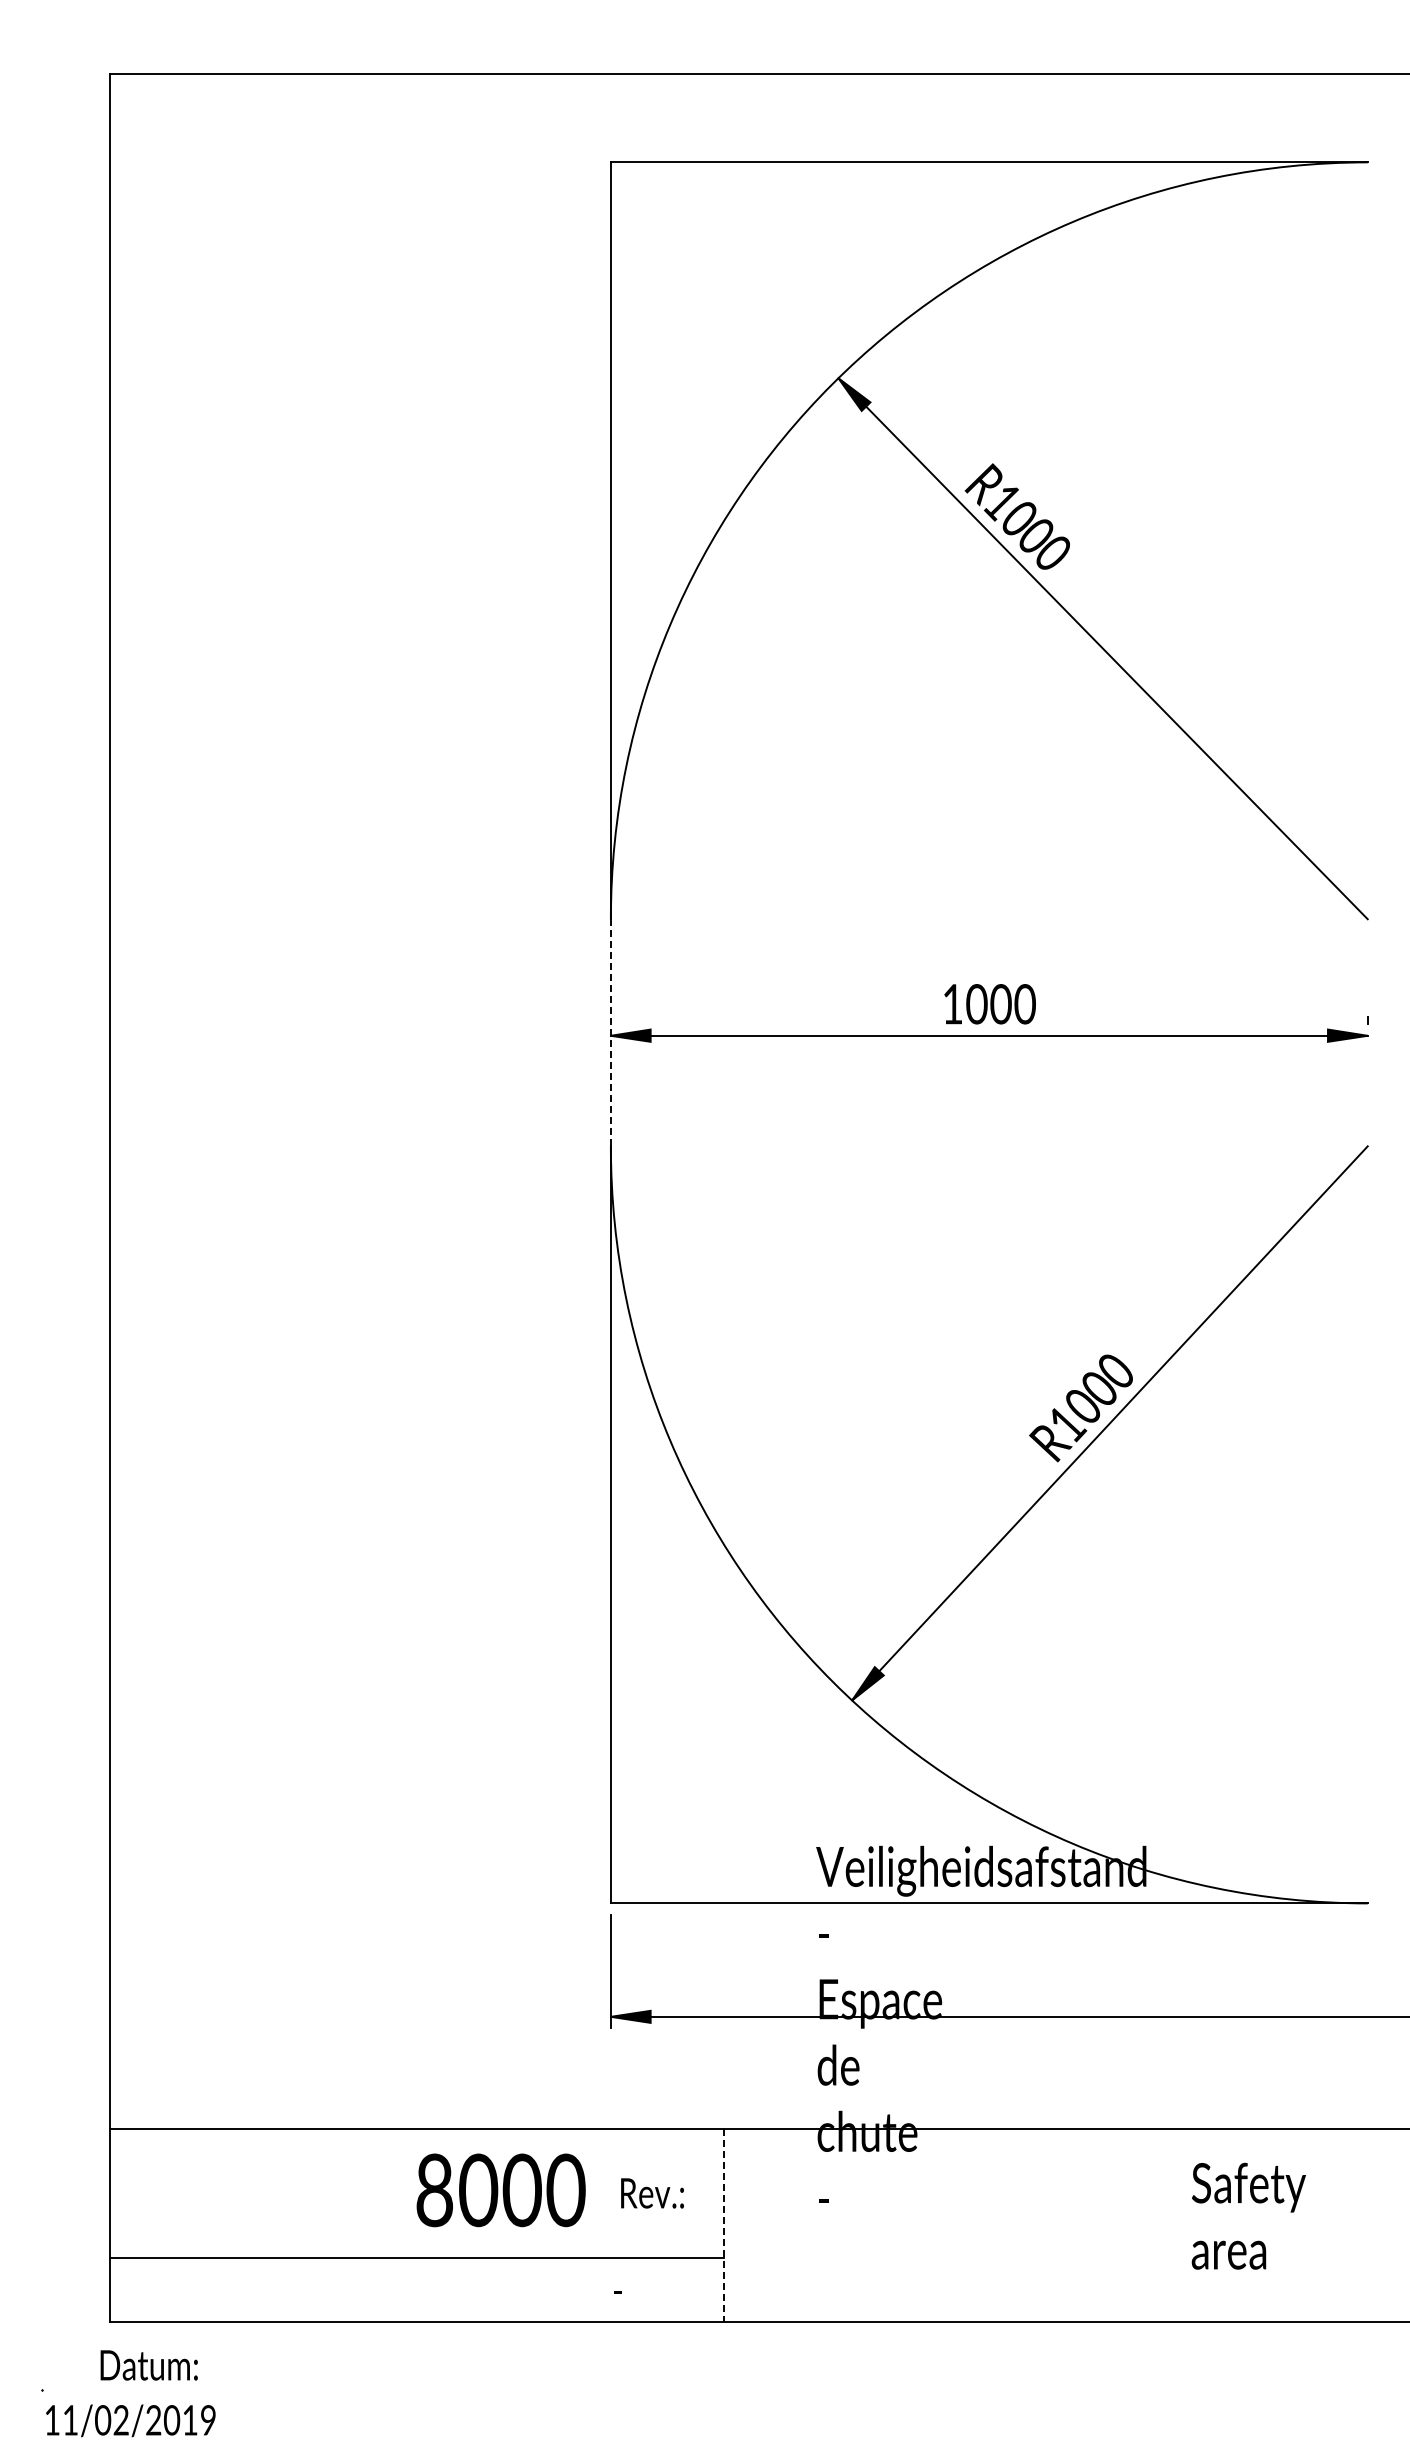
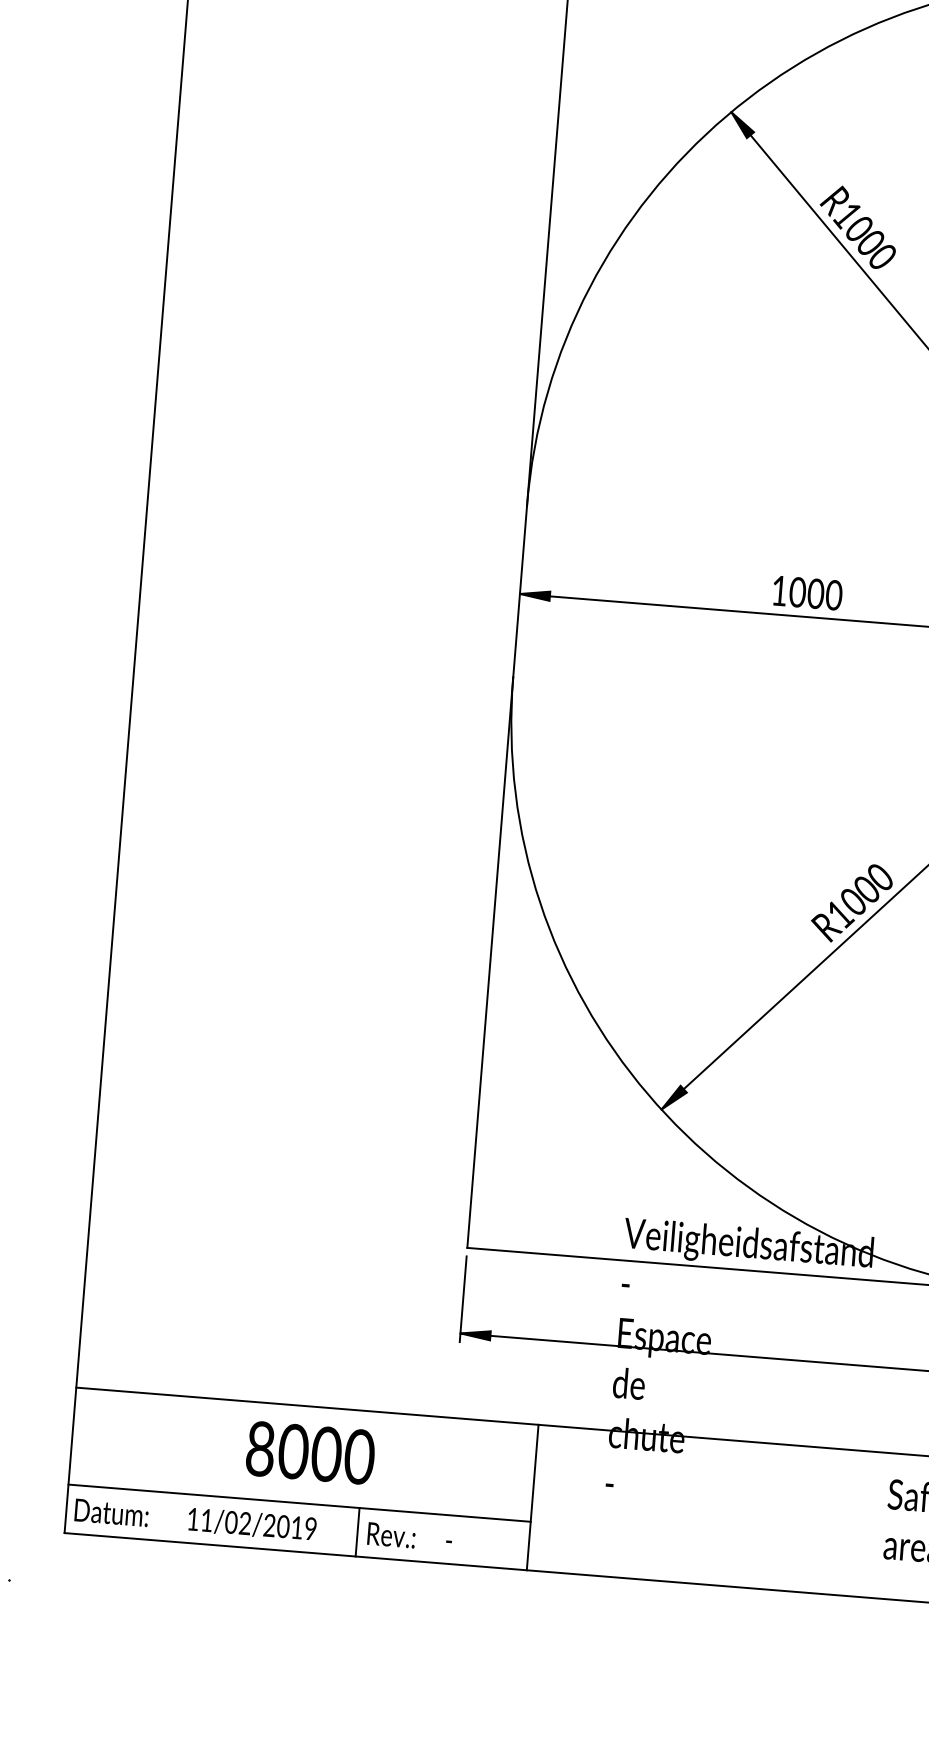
line: (610, 1032) -> (519, 591), dashed -> solid
text: (500, 2190) -> (310, 1453), moved
text: (652, 2193) -> (391, 1535), moved
line: (723, 2226) -> (532, 1498), dashed -> solid
line: (496, 2289) -> (357, 1532), added
text: (148, 2365) -> (111, 1512), moved
text: (130, 2420) -> (252, 1524), moved

